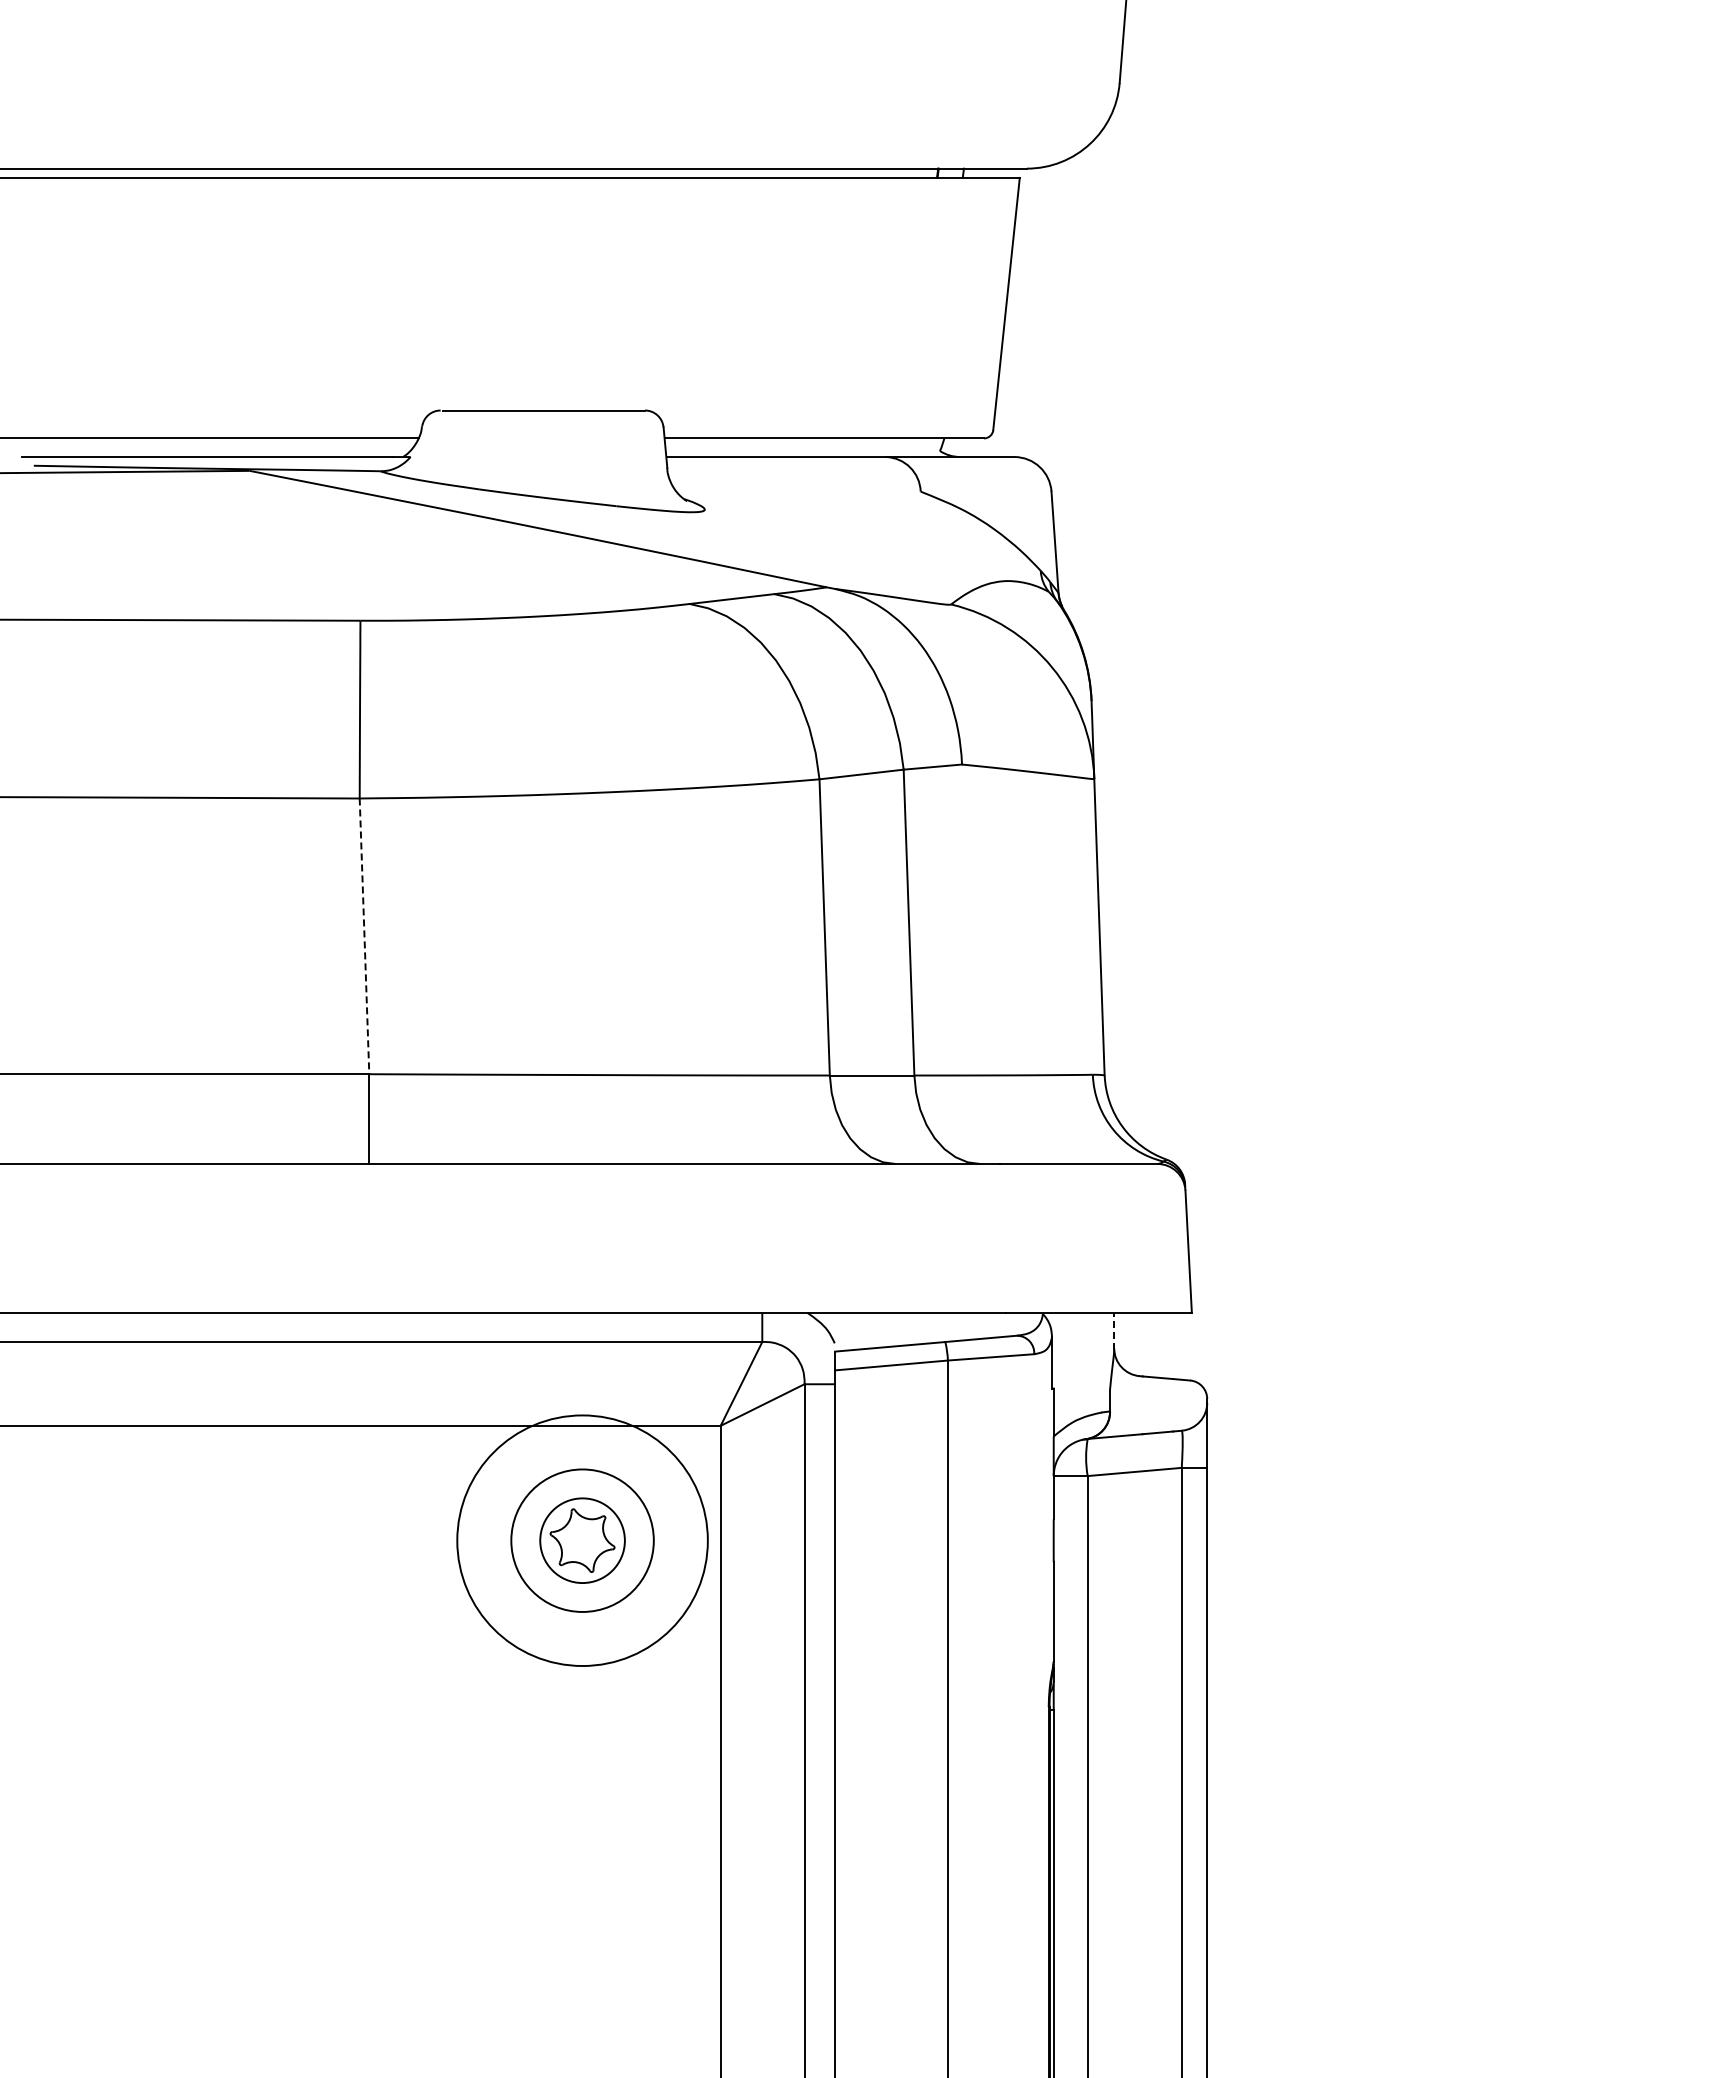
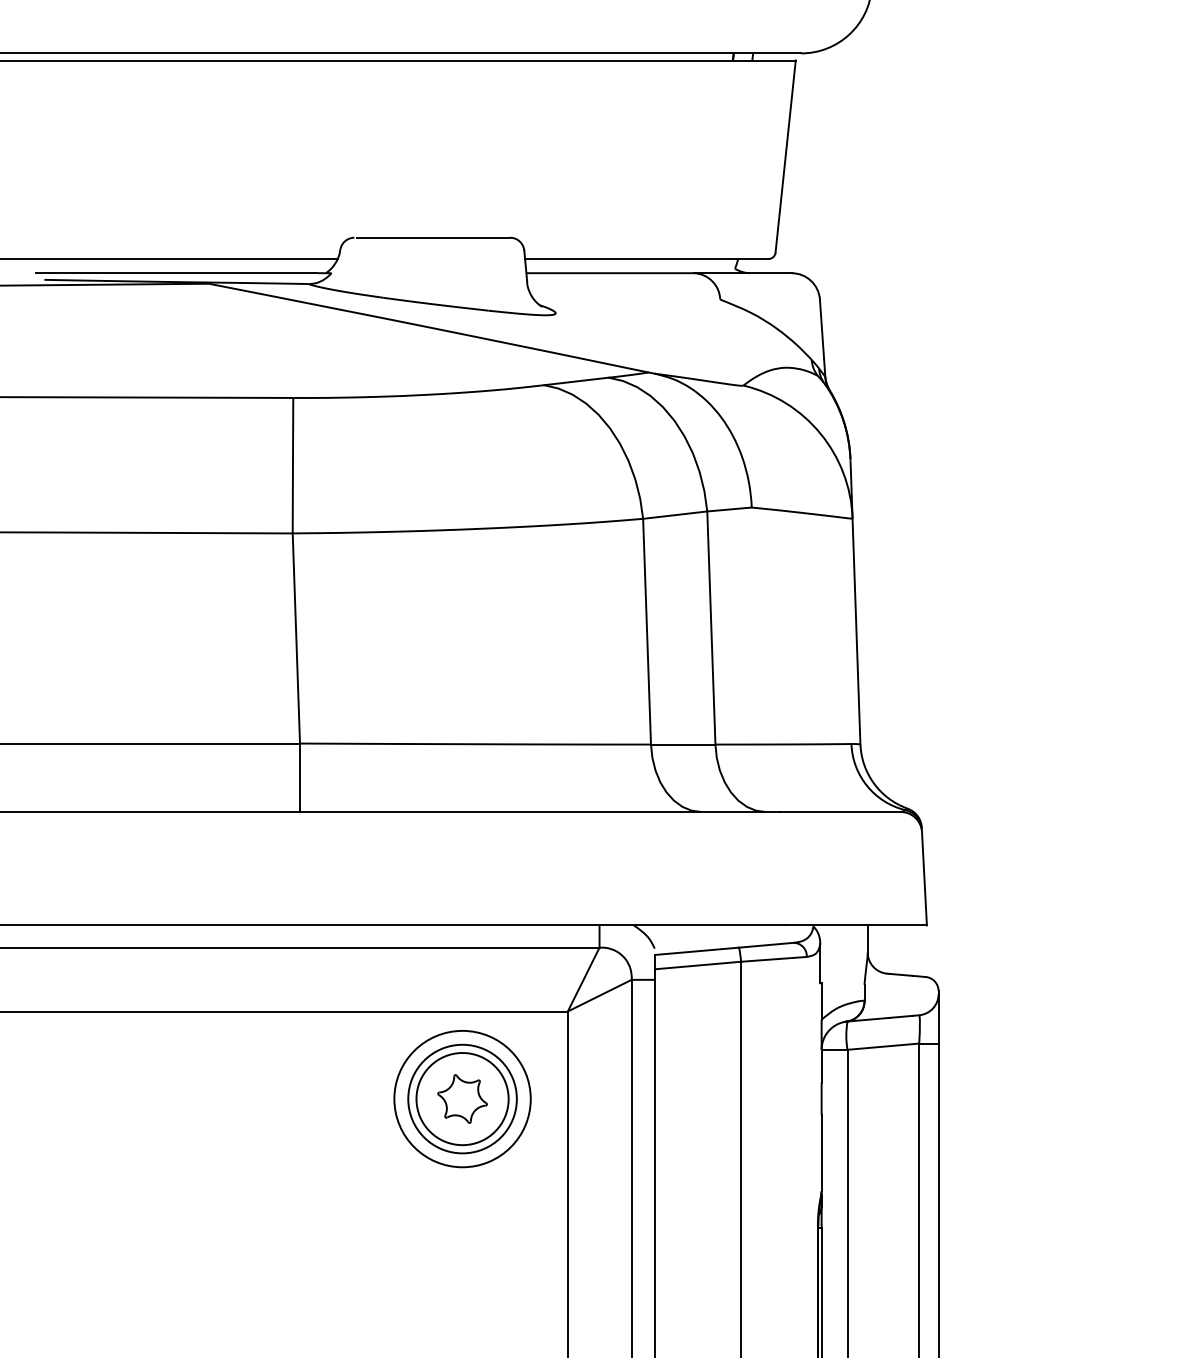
line: (364, 936) -> (296, 638), dashed -> solid
line: (1114, 1331) -> (867, 939), dashed -> solid
circle: (582, 1540) -> (462, 1098), size x0.71
circle: (582, 1540) -> (462, 1098), size x1.43

